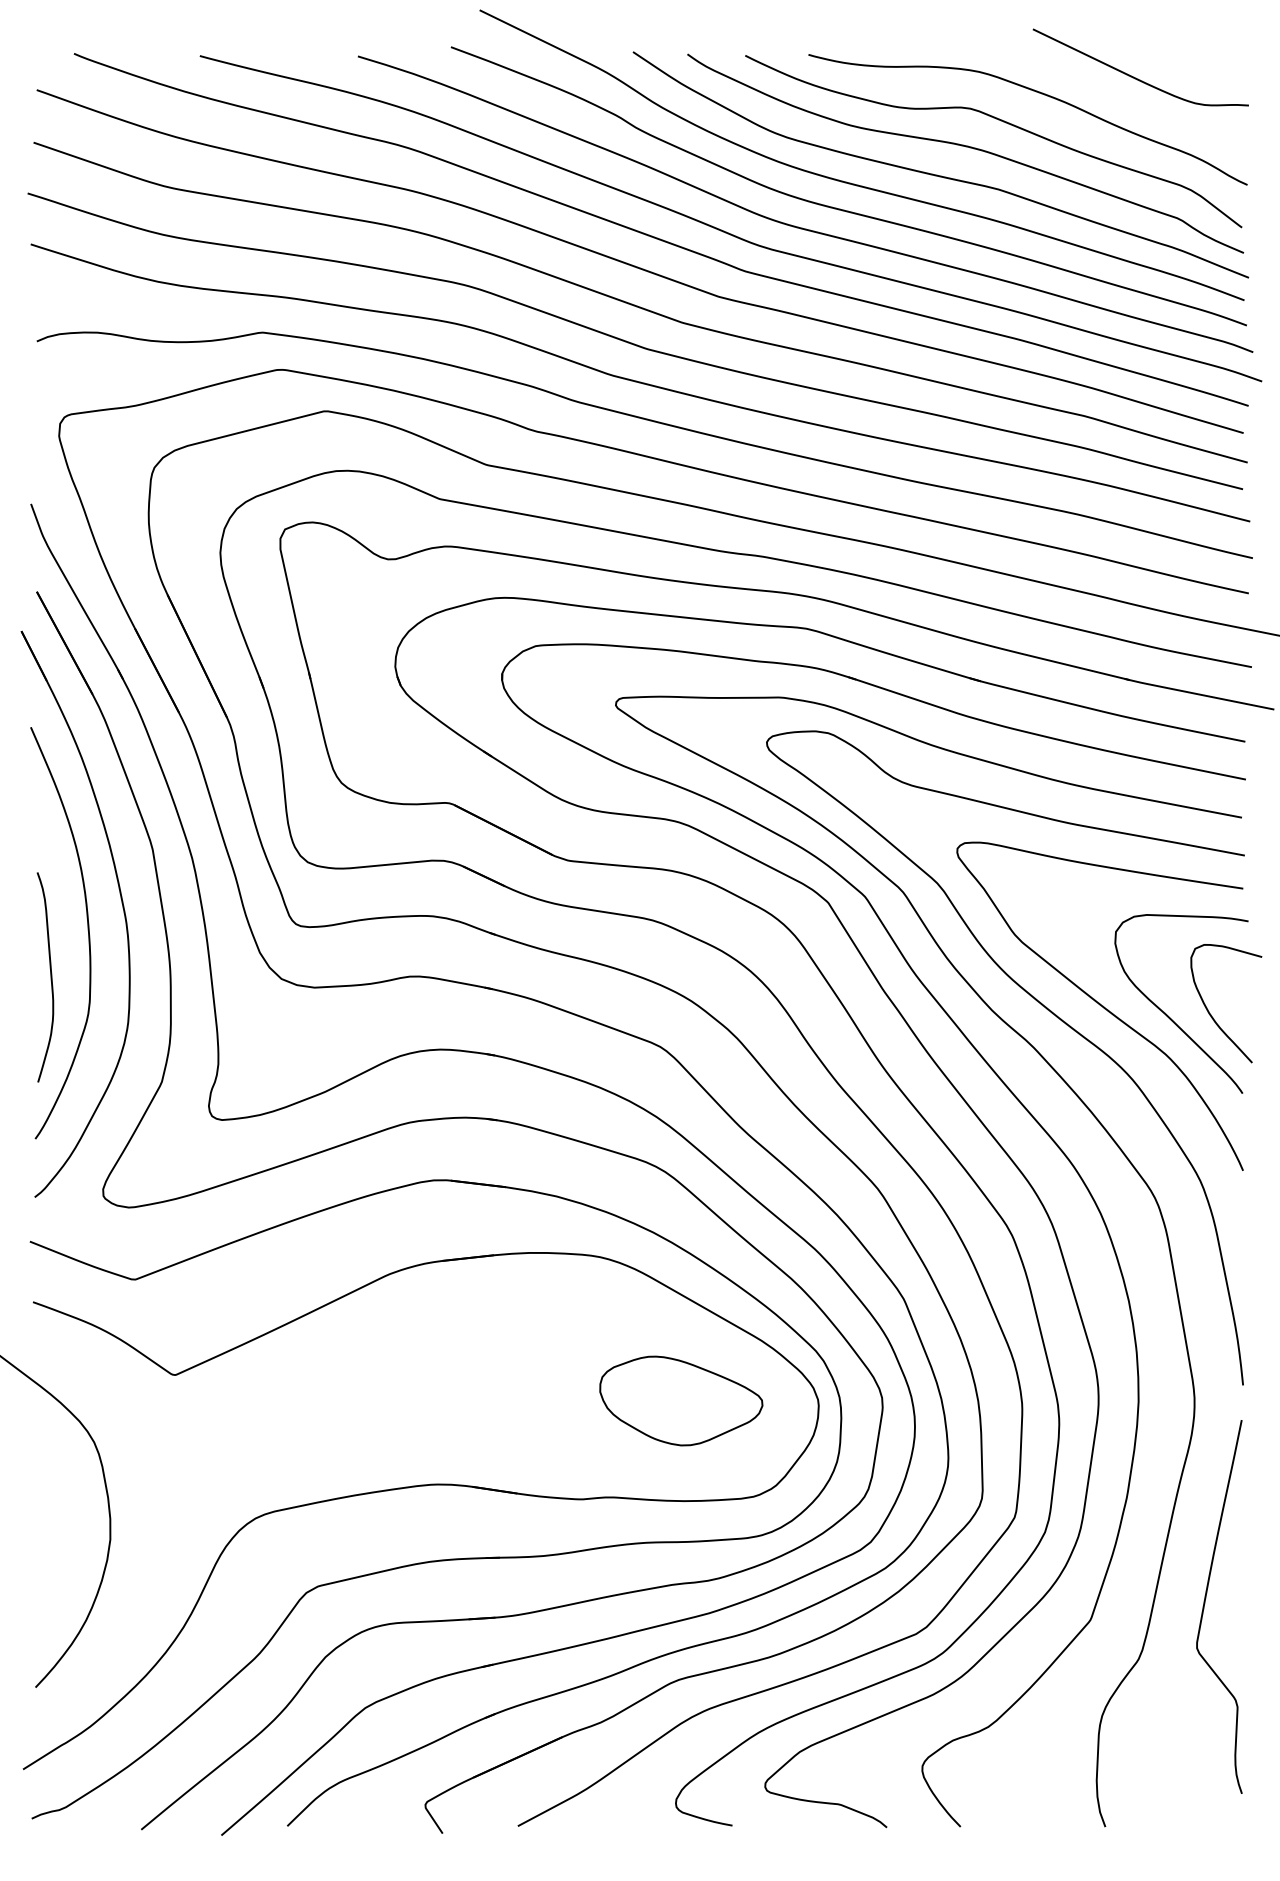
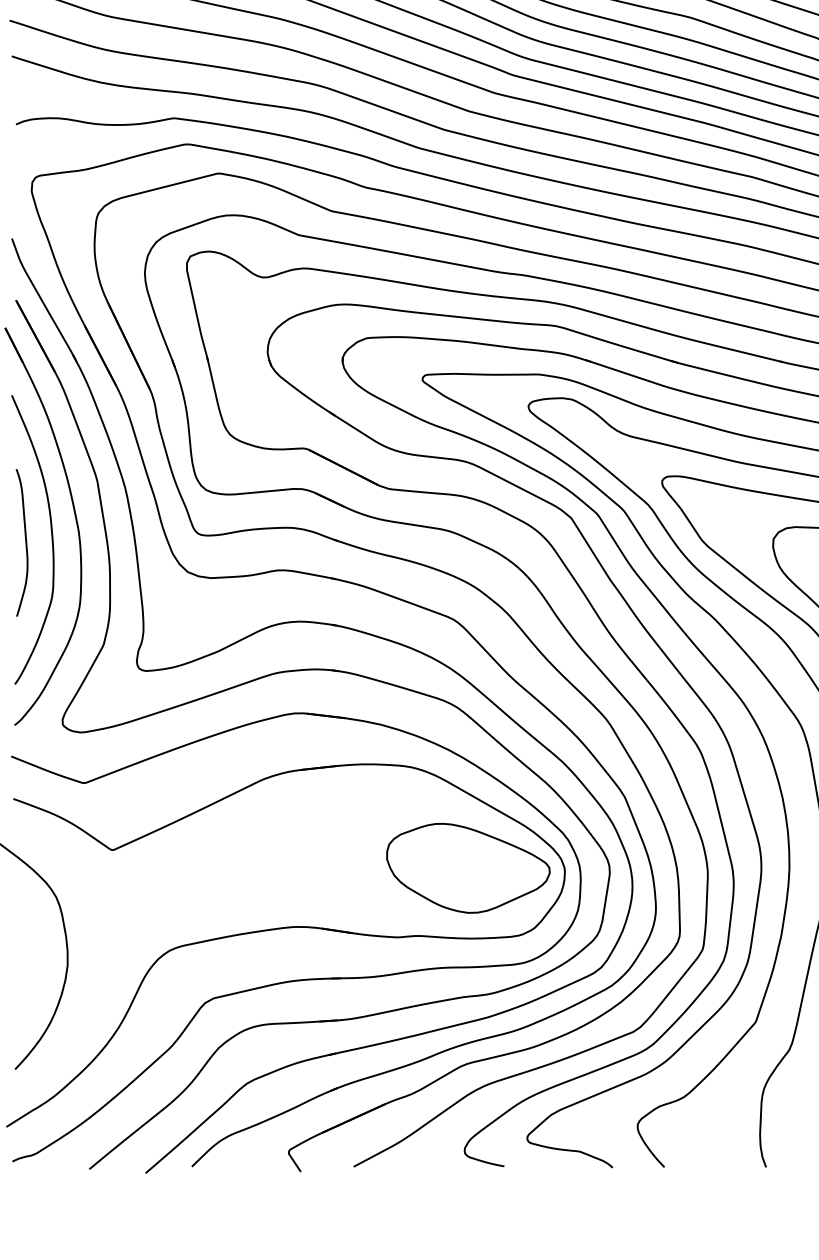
curve: (50, 977) -> (25, 542), moved
part: (681, 1400) -> (468, 867), size x1.43

